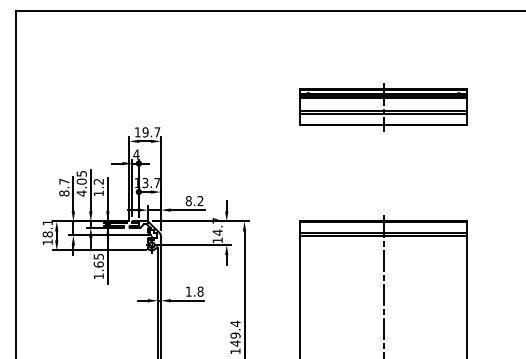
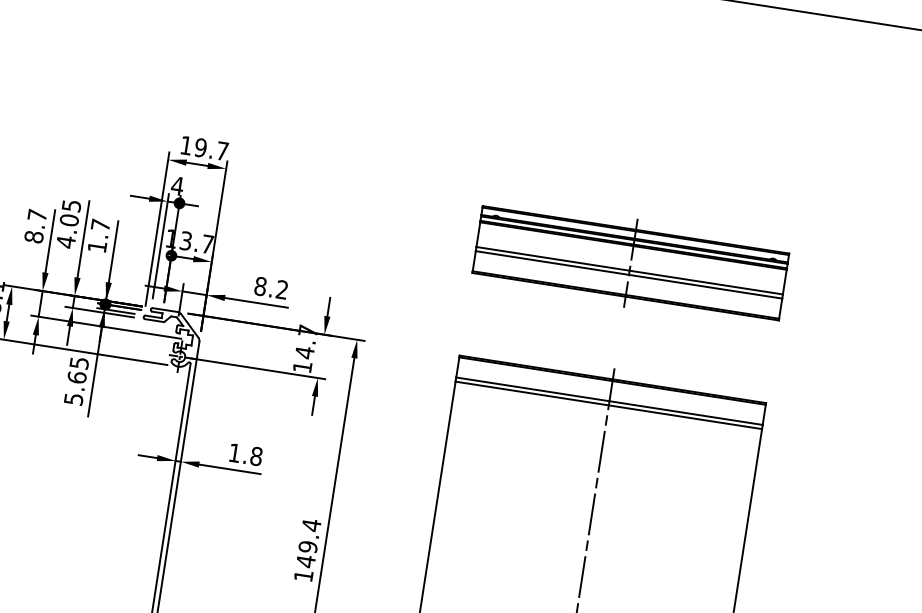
part: (383, 107) -> (630, 263), moved
text: (98, 181) -> (100, 224), 1.2 -> 1.7
text: (98, 276) -> (73, 399), 1.65 -> 5.65

